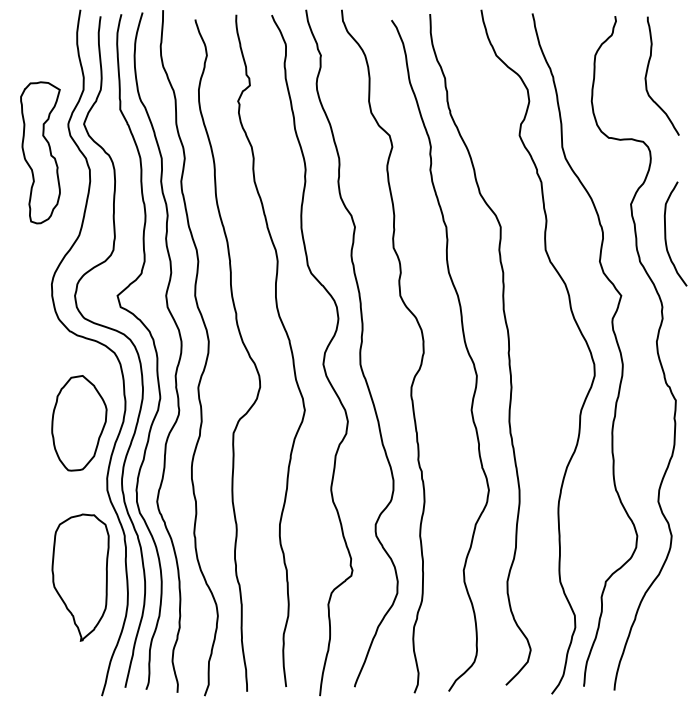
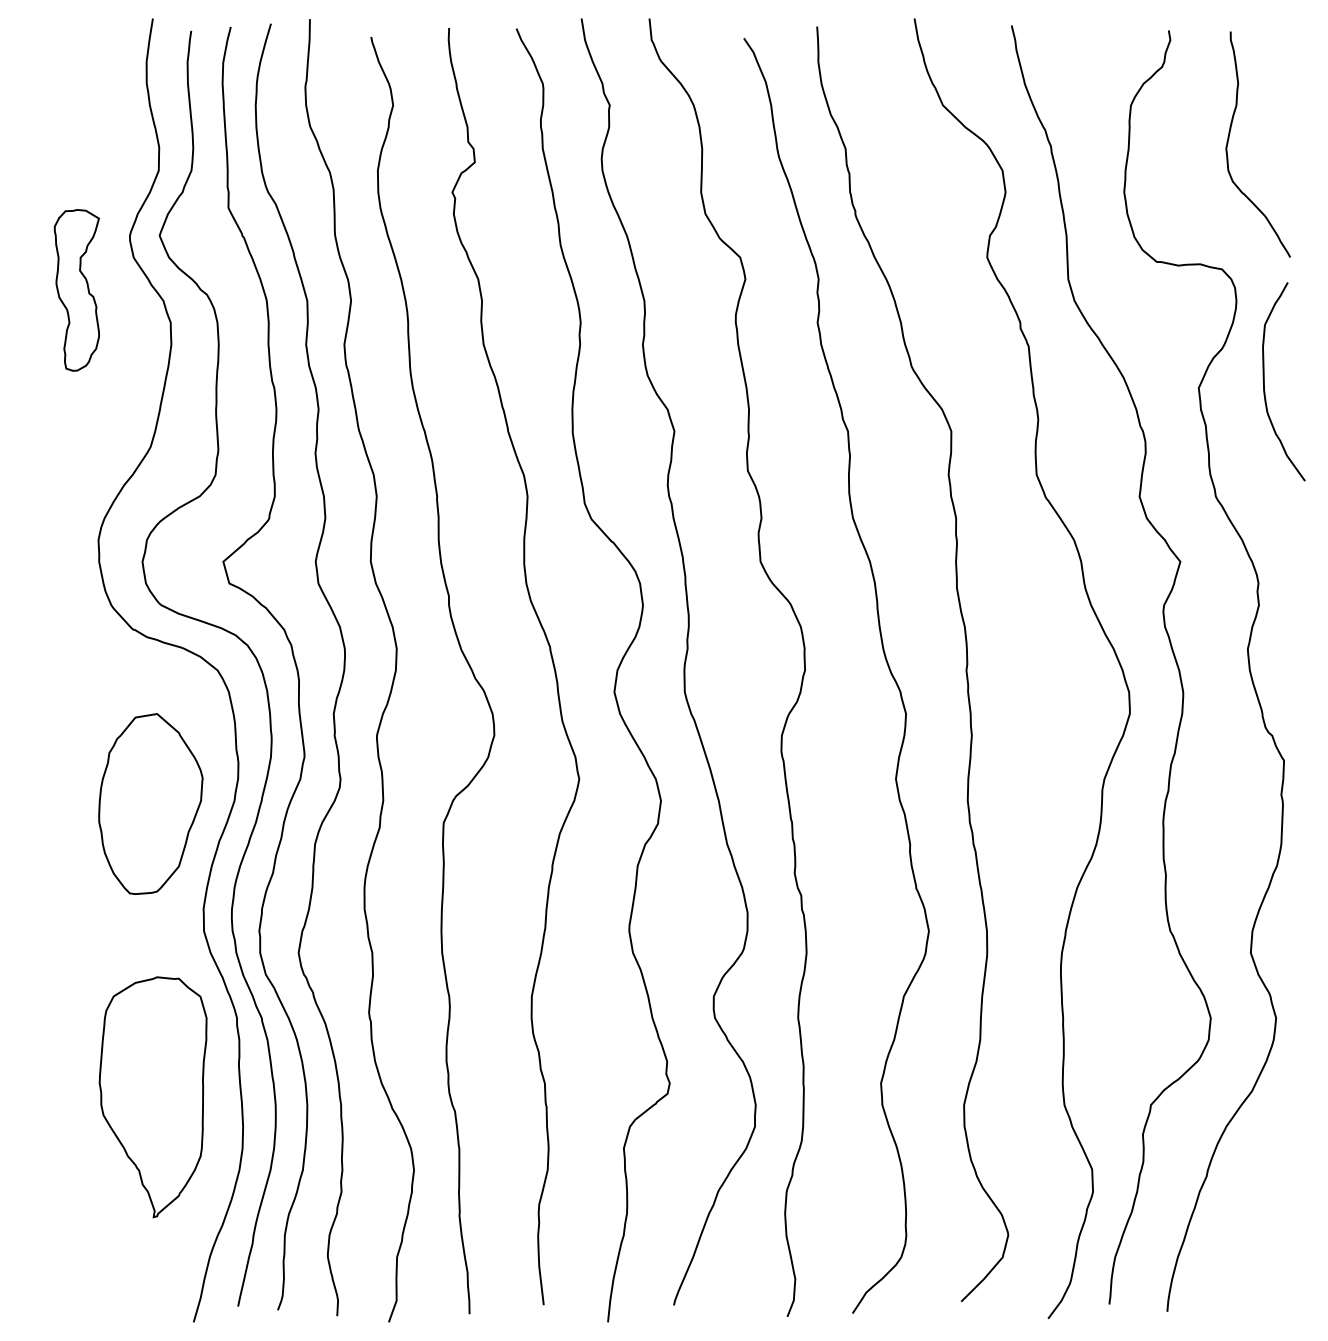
part: (40, 152) -> (76, 289), size x0.6
curve: (666, 233) -> (1266, 380), moved

